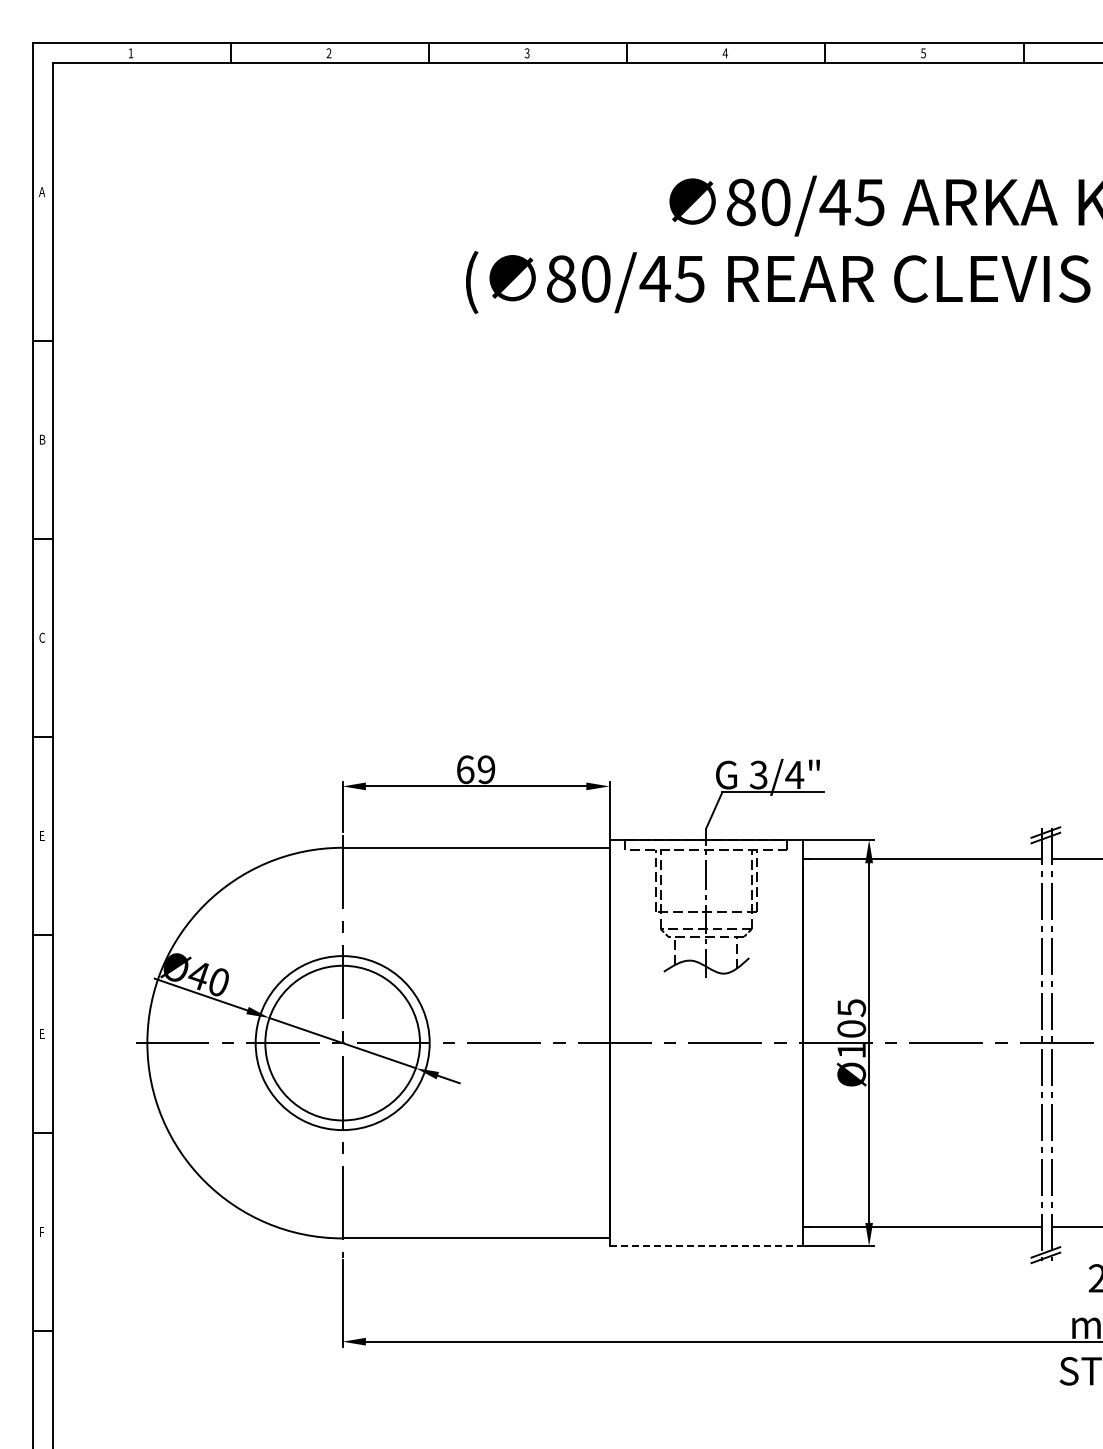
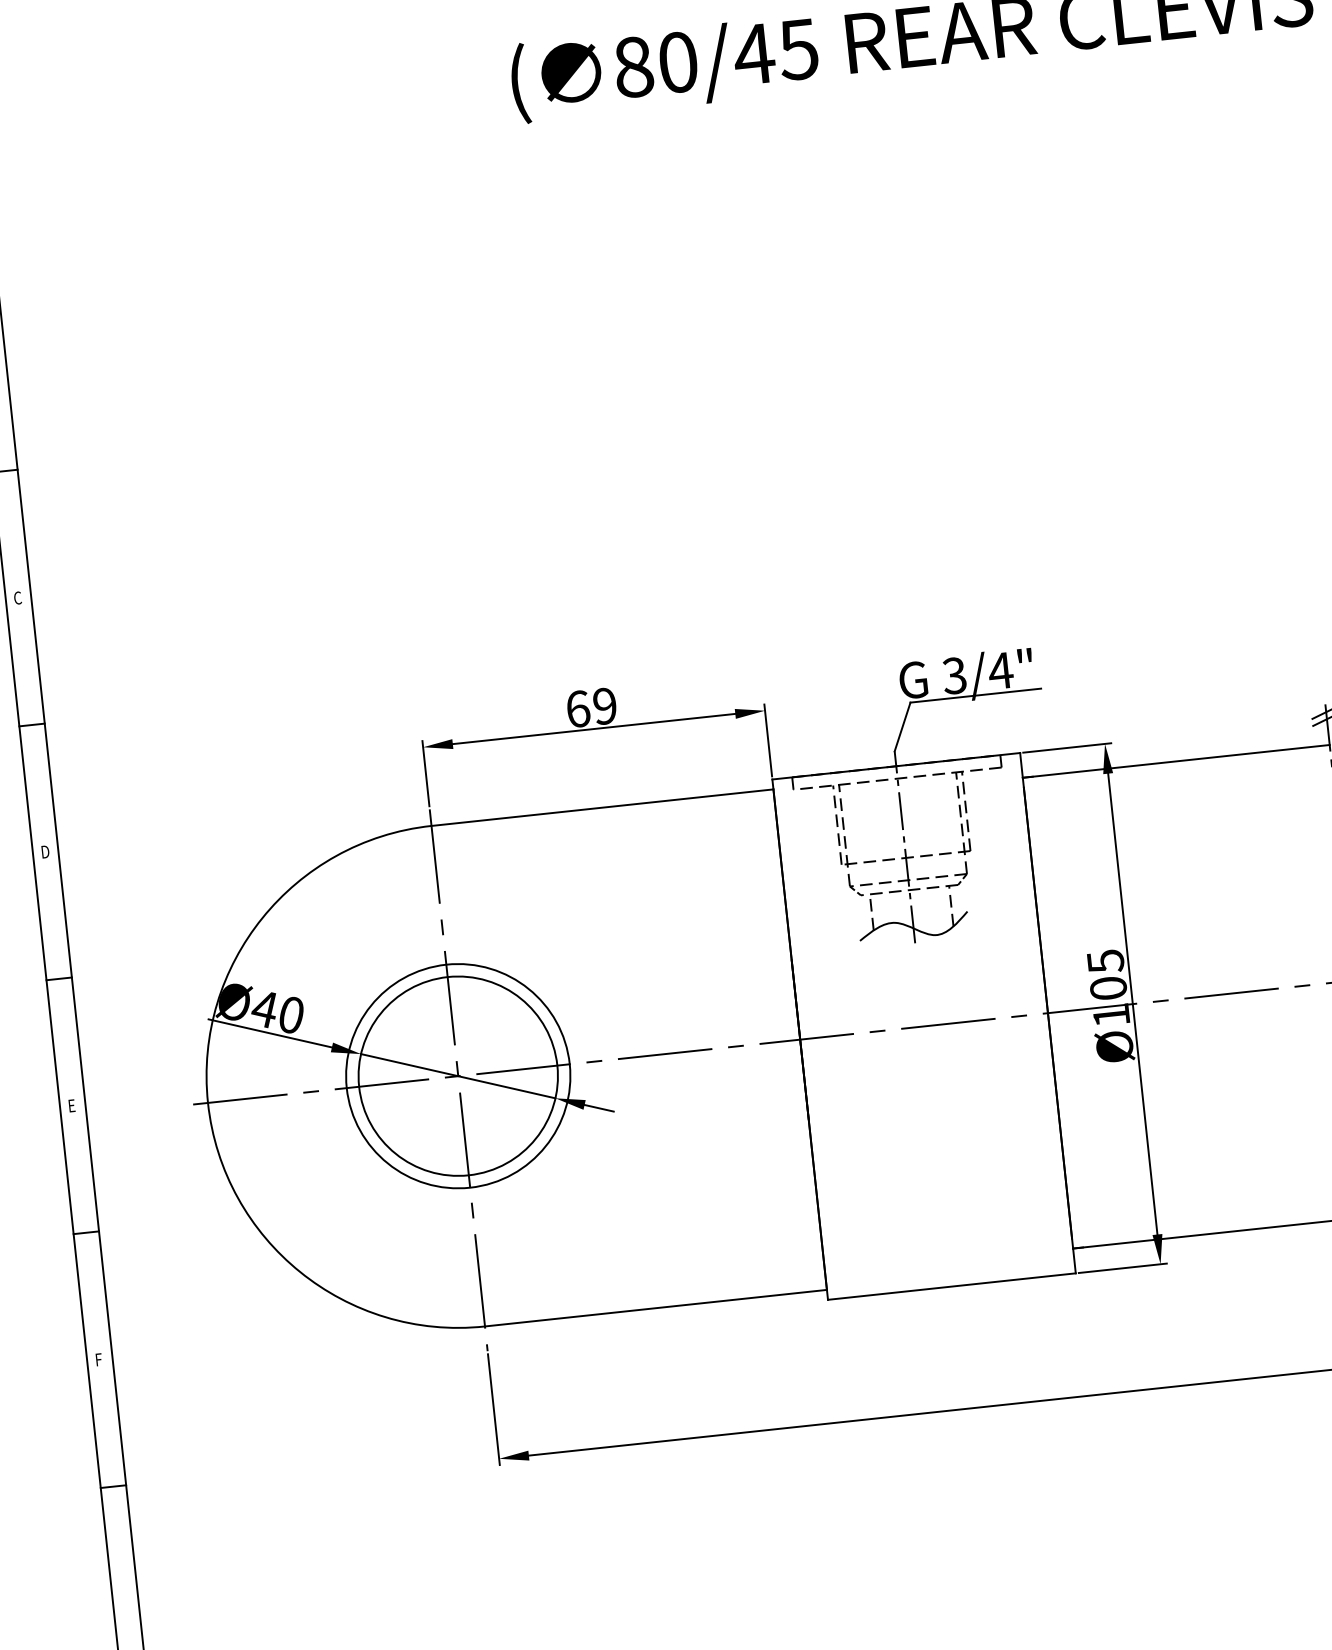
text: (43, 835) -> (46, 851), E -> D
line: (706, 1246) -> (952, 1286), dashed -> solid

